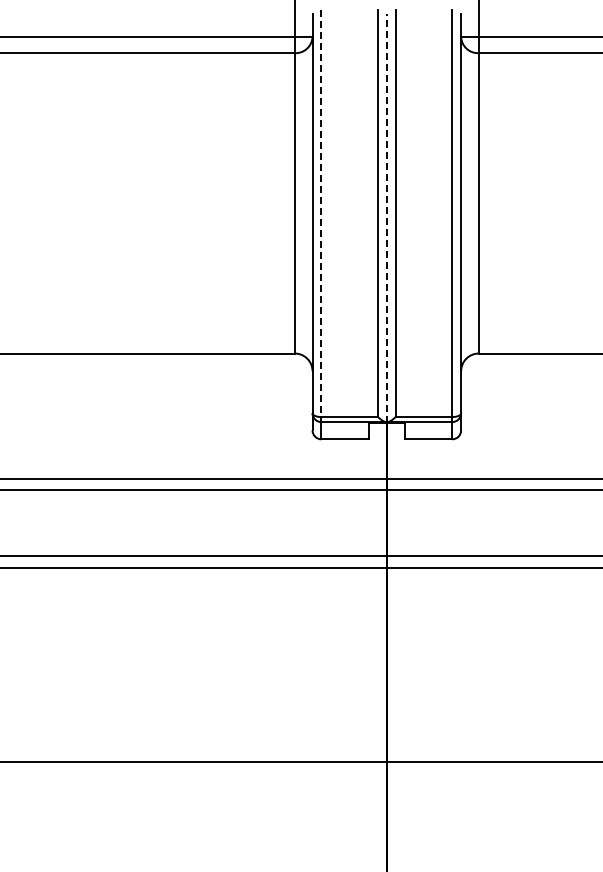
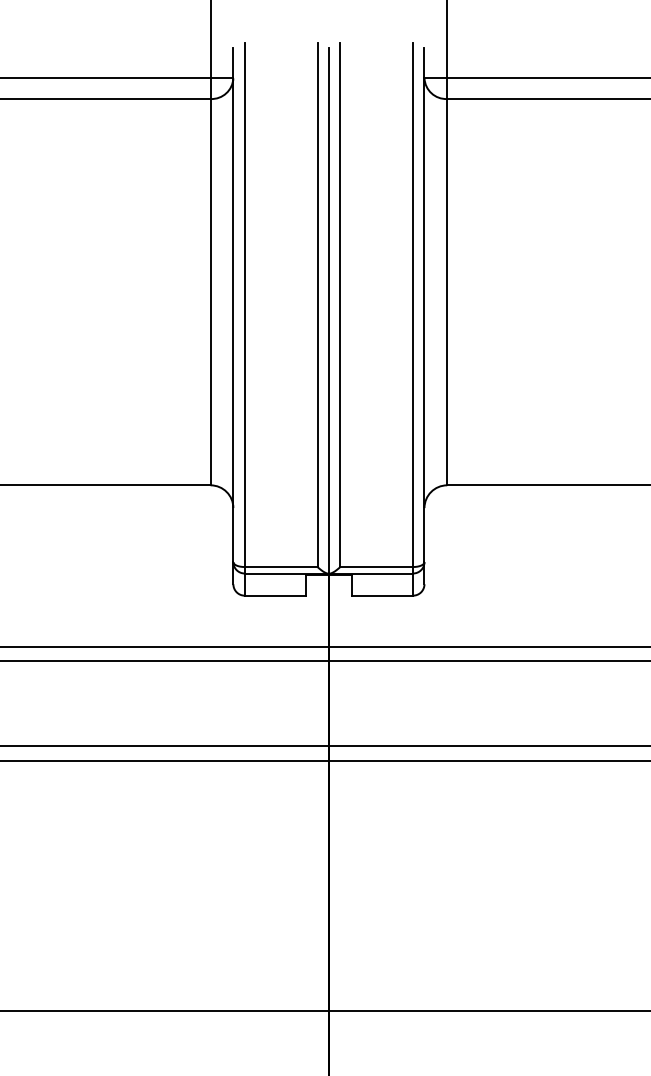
line: (321, 213) -> (244, 305), dashed -> solid
line: (386, 218) -> (328, 311), dashed -> solid

